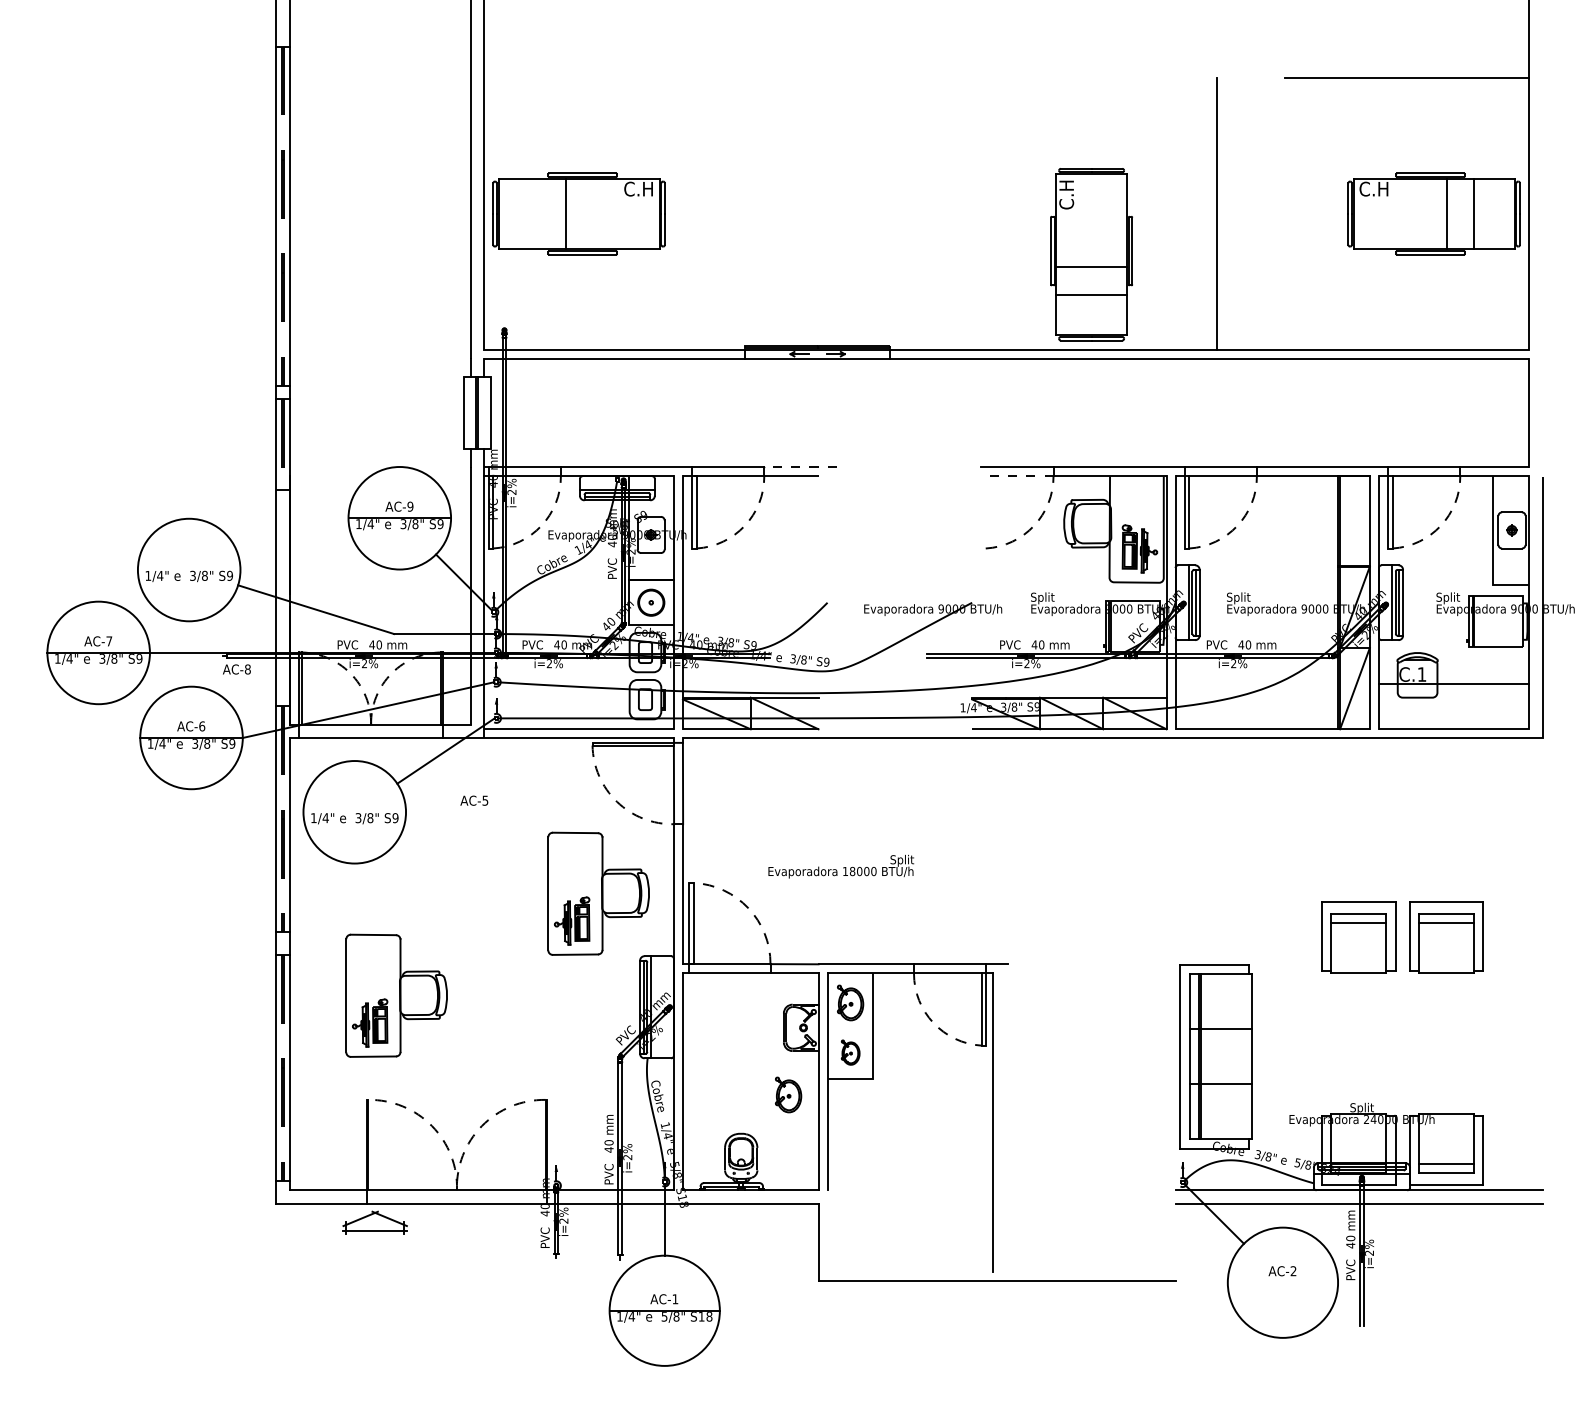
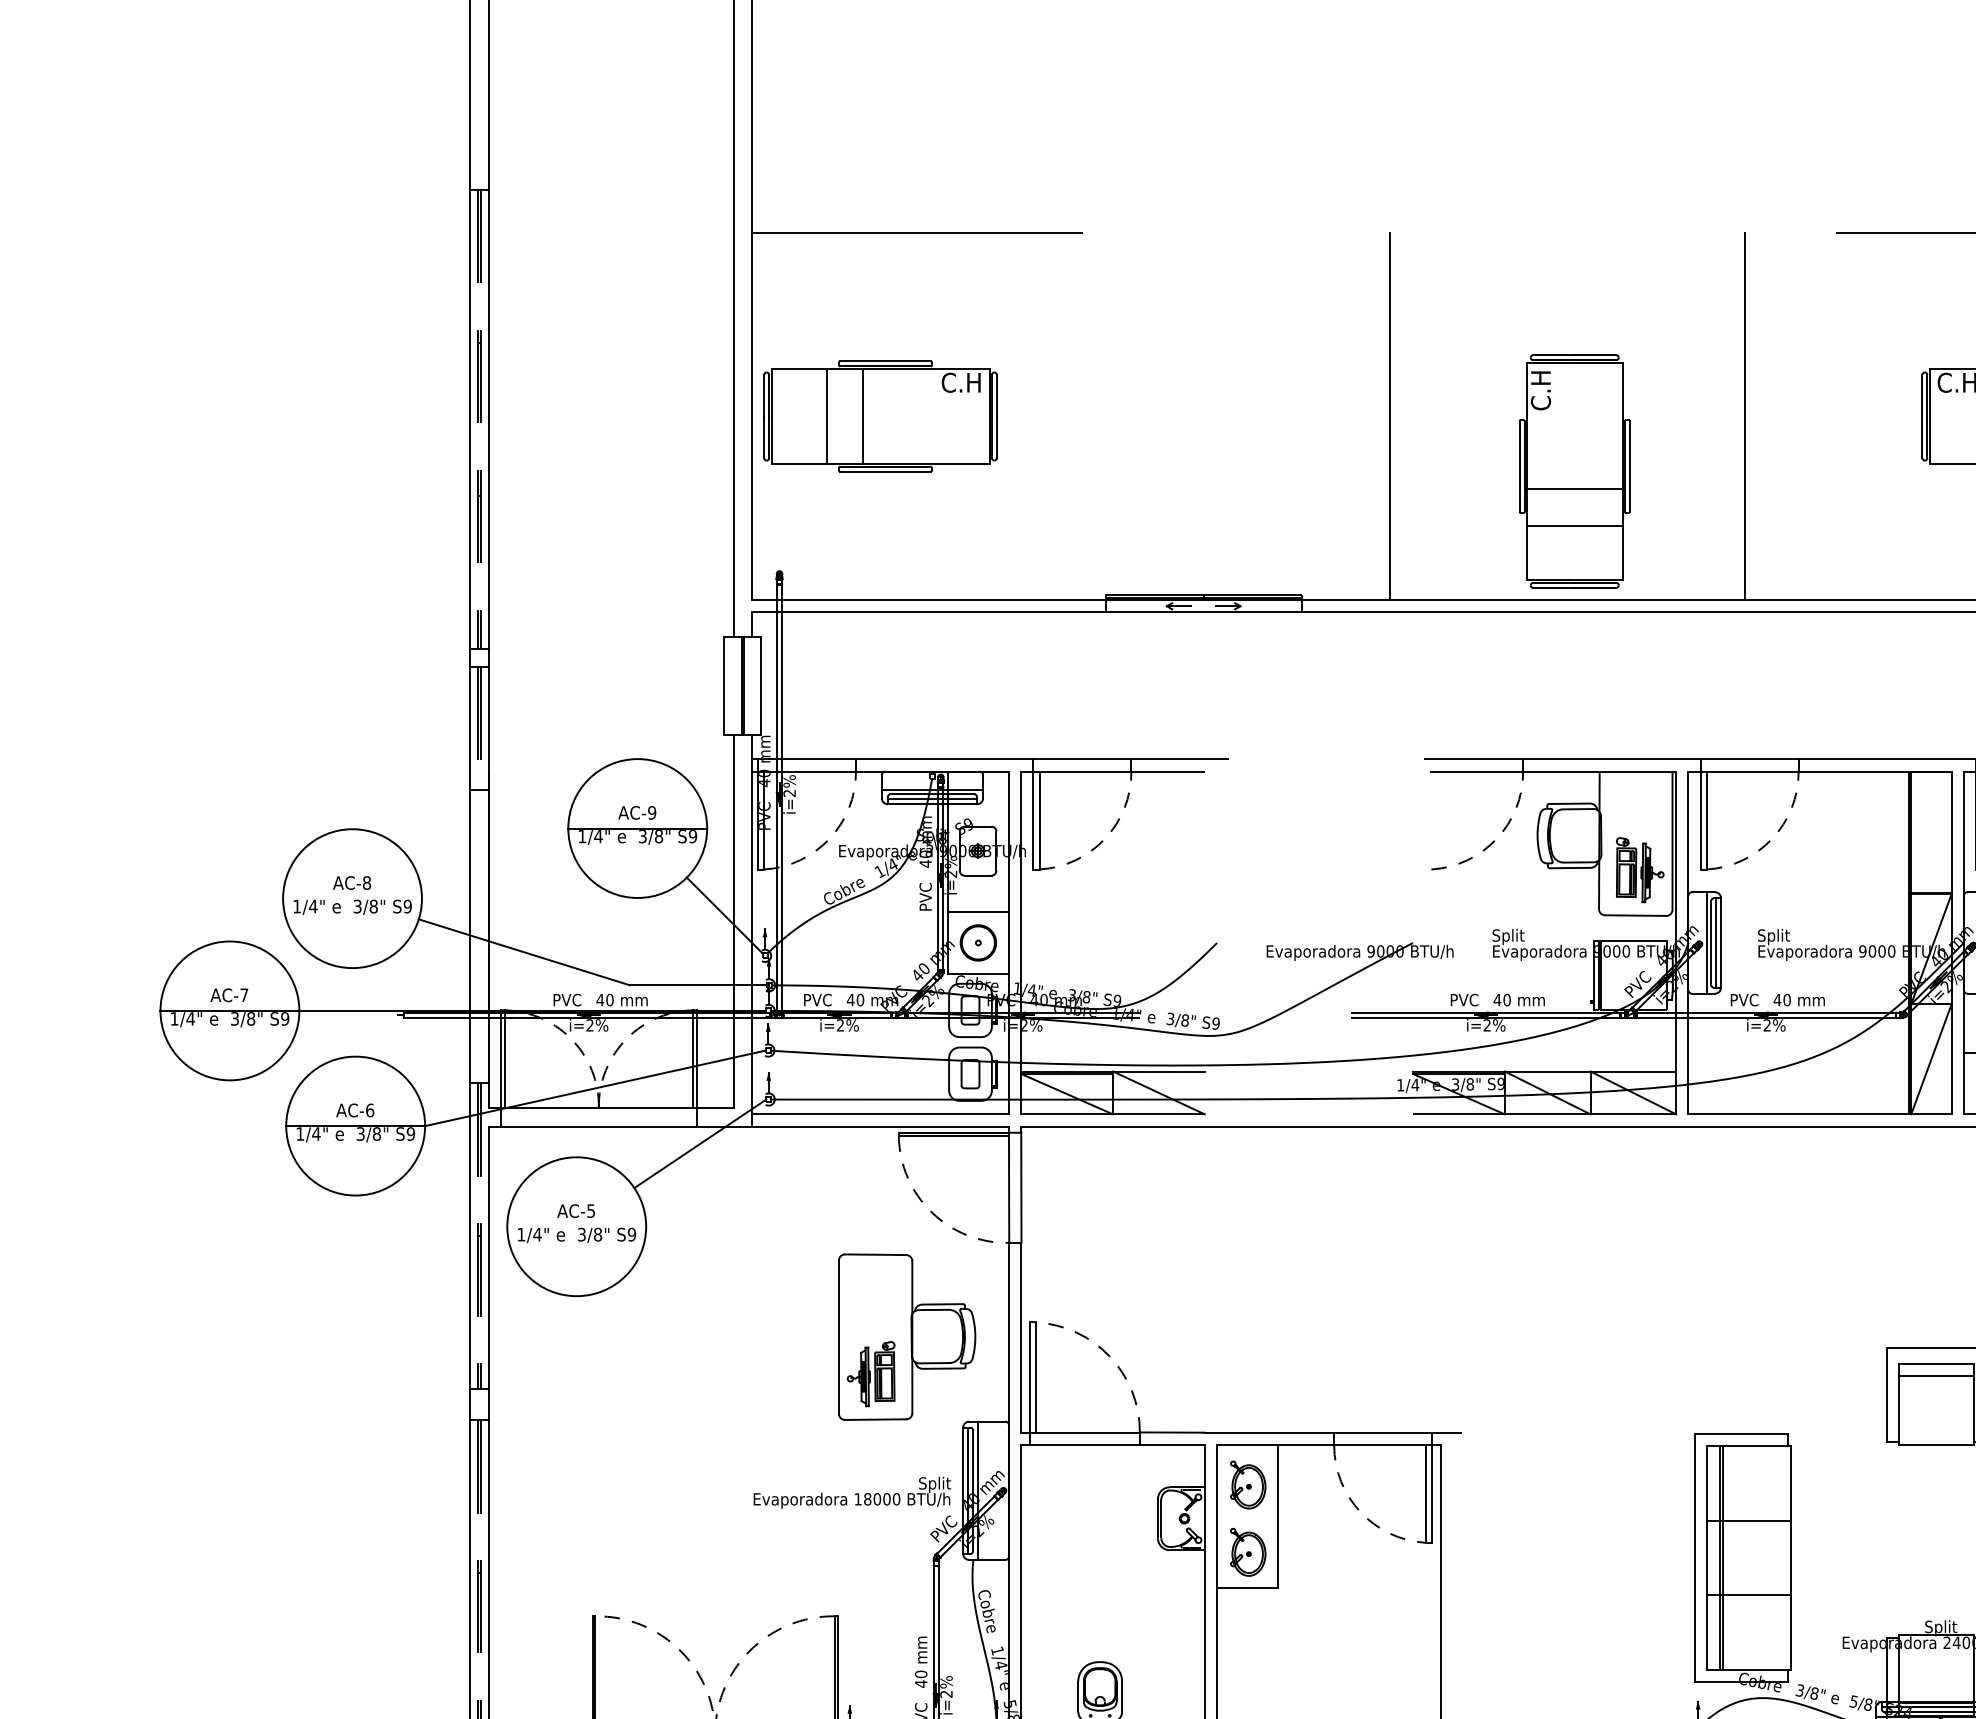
line: (606, 78) -> (917, 232), added
line: (539, 213) -> (826, 415), added
line: (955, 213) -> (1390, 415), added
line: (799, 467) -> (1179, 759), dashed -> solid
line: (1019, 476) -> (1477, 771), dashed -> solid
text: (236, 669) -> (351, 883), moved
text: (474, 800) -> (576, 1210), moved
text: (841, 866) -> (852, 1492), moved
part: (396, 995) -> (633, 1474), removed
part: (850, 1052) -> (1248, 1552), size x1.43
part: (788, 1094) -> (1164, 1608), removed

